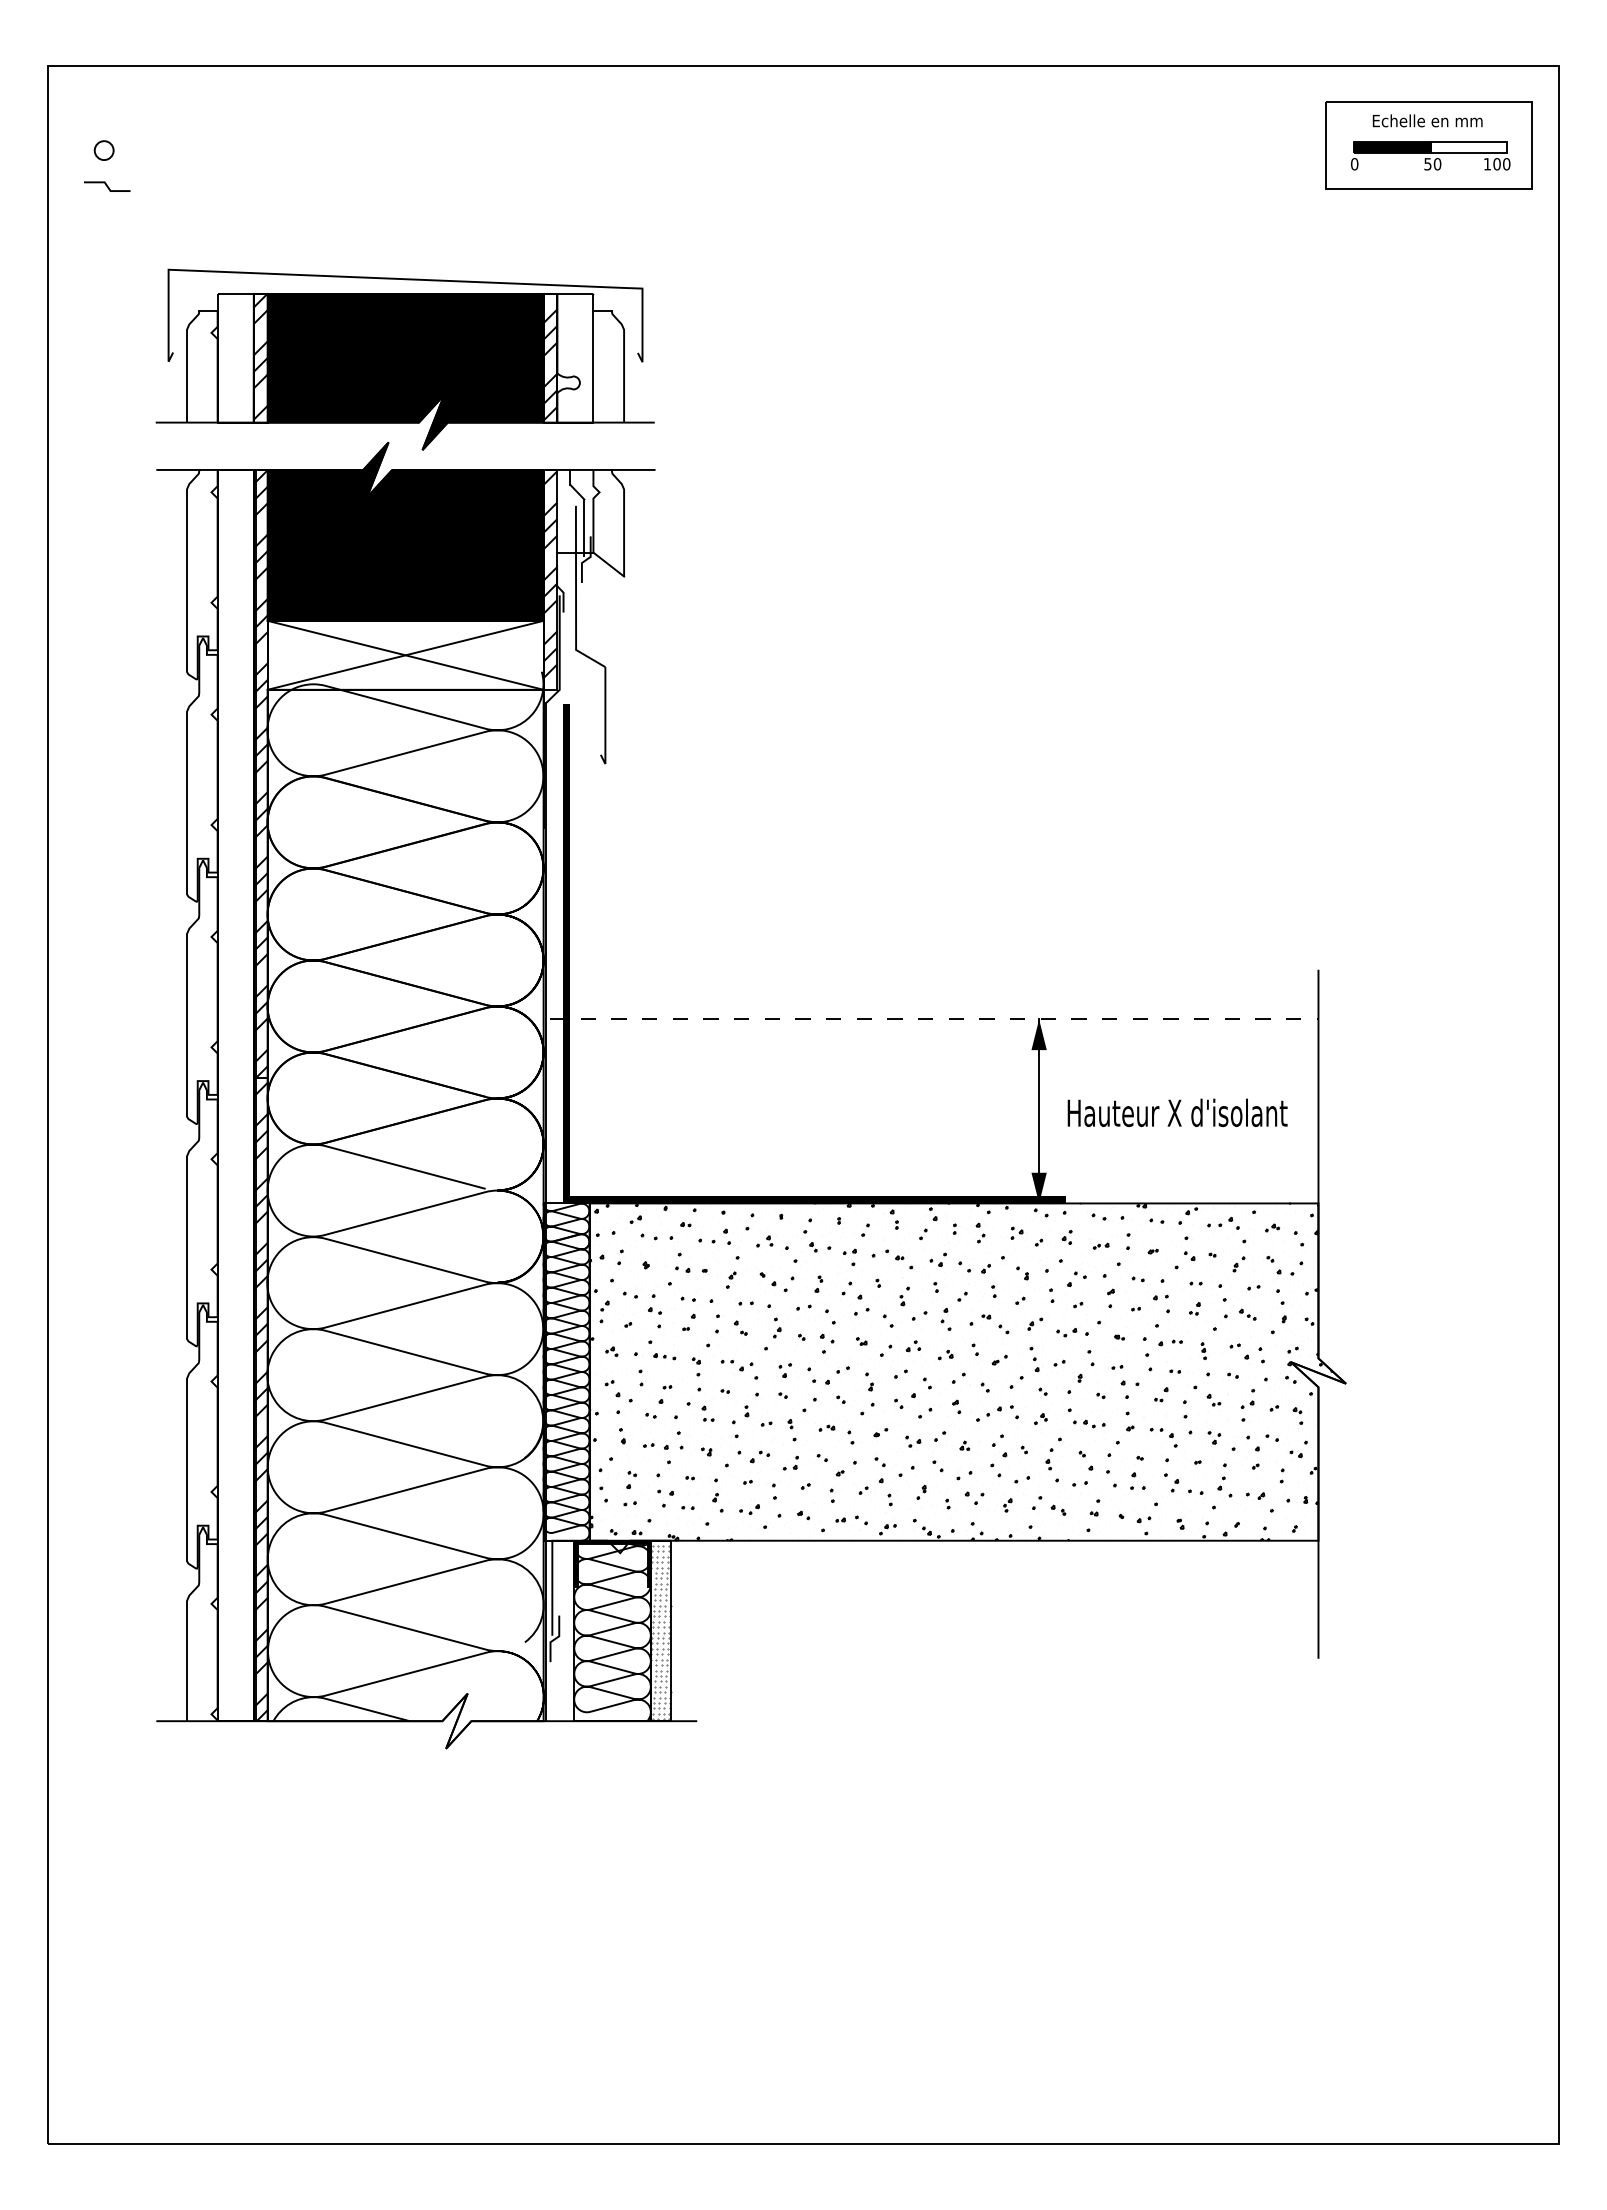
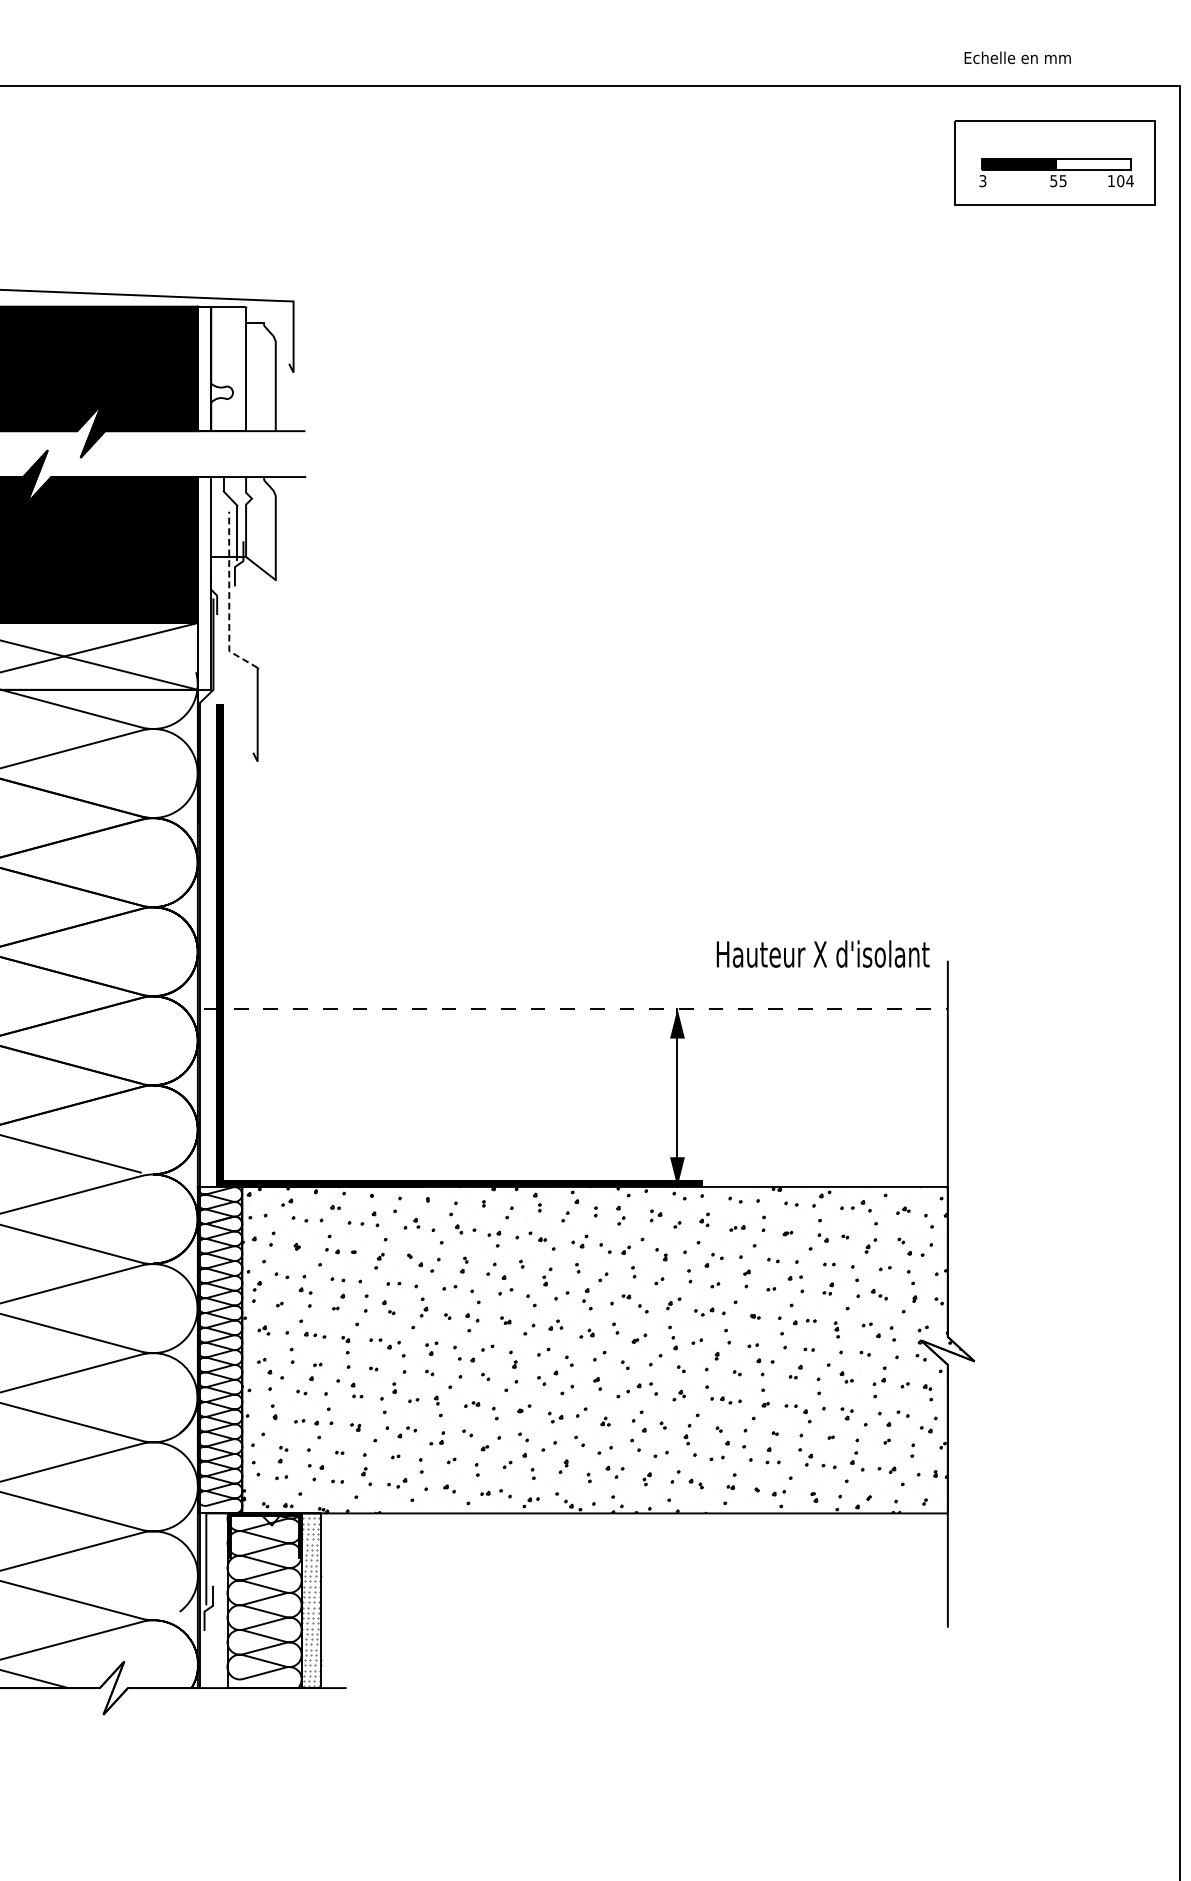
text: (1427, 120) -> (1017, 57), moved
text: (1354, 164) -> (982, 181), 0 -> 3
text: (1437, 164) -> (1063, 181), 50 -> 55
text: (1506, 164) -> (1129, 181), 100 -> 104
hatch: (550, 364) -> (204, 374), removed
hatch: (550, 574) -> (204, 578), removed
line: (576, 595) -> (229, 598), solid -> dashed
text: (1177, 1112) -> (823, 953), moved

